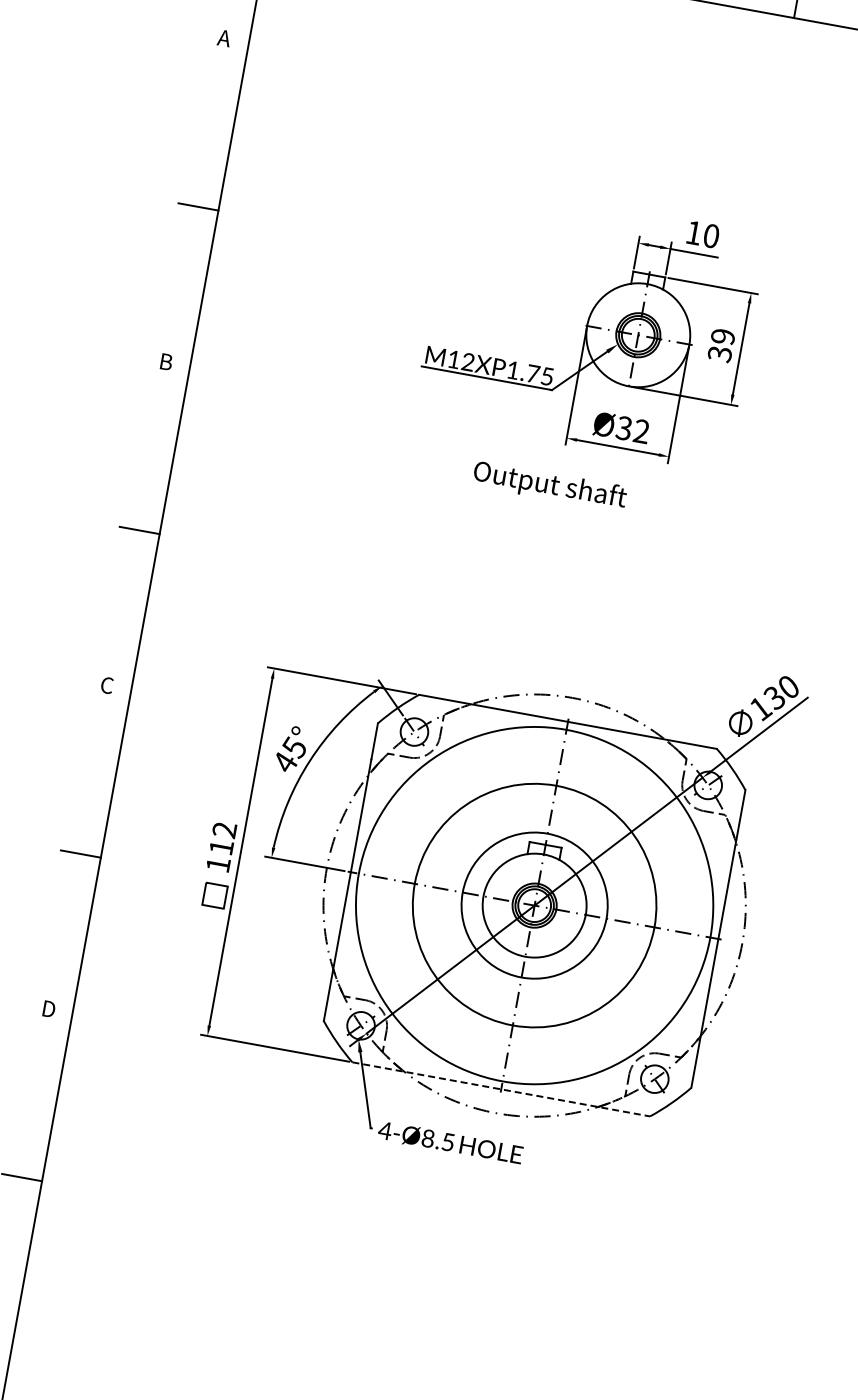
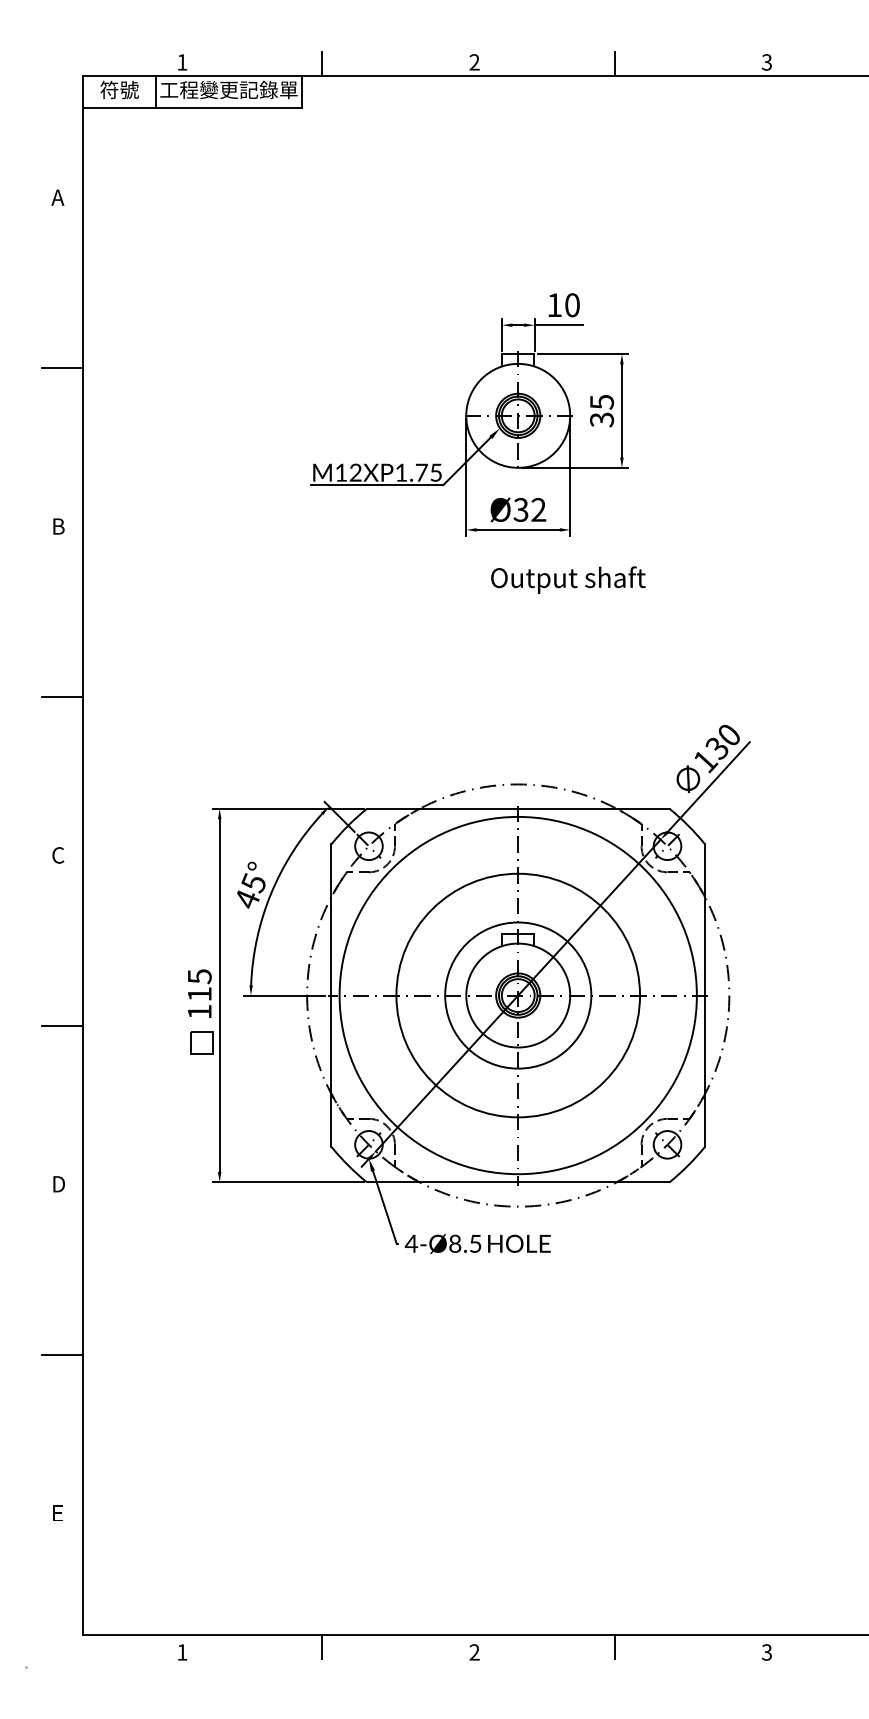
text: (722, 337) -> (601, 402), 39 -> 35
text: (550, 485) -> (568, 579), moved
text: (224, 829) -> (199, 976), 112 -> 115
line: (501, 1089) -> (518, 1182), dashed -> solid

